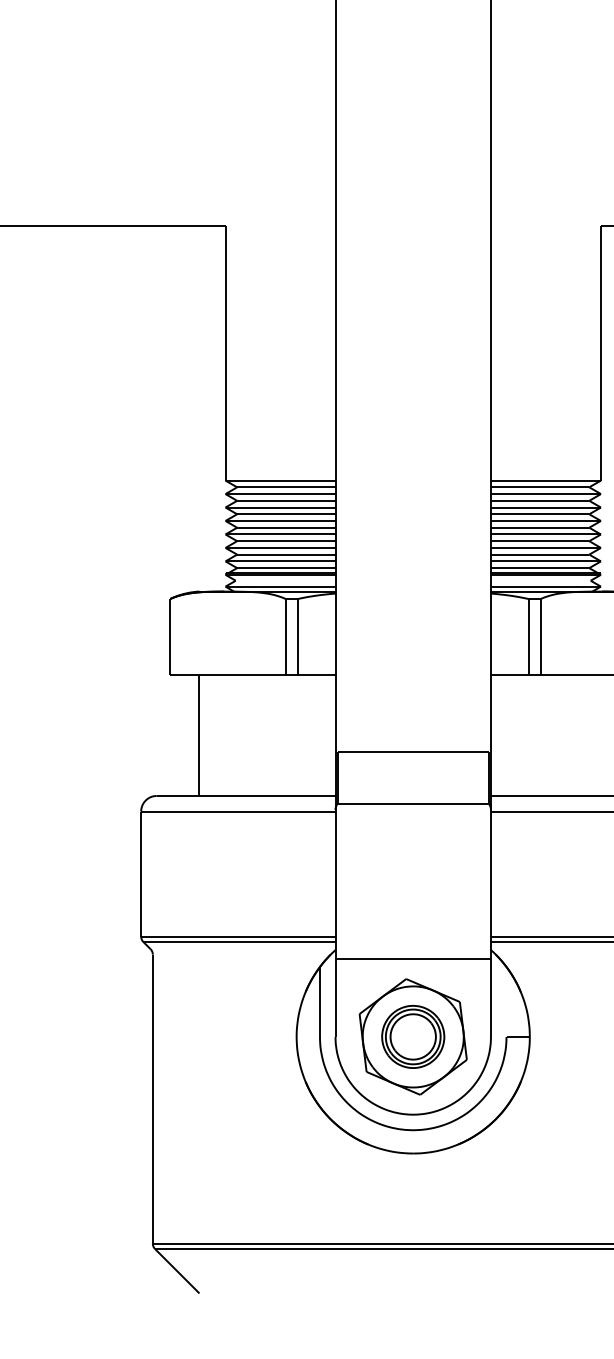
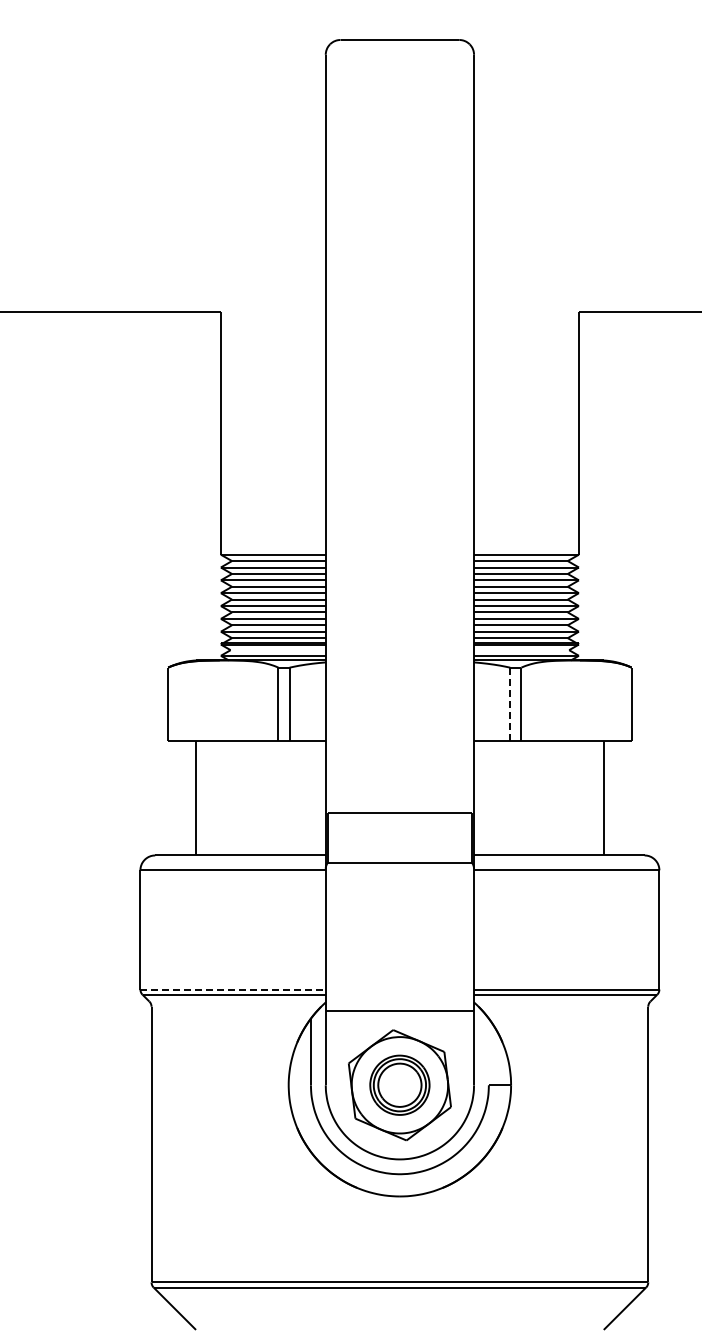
line: (529, 636) -> (510, 703), solid -> dashed
line: (238, 936) -> (233, 989), solid -> dashed

